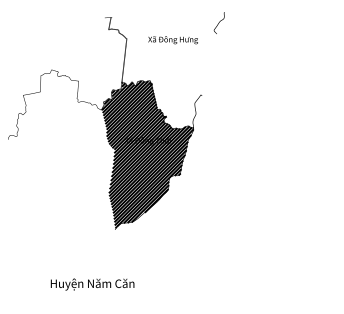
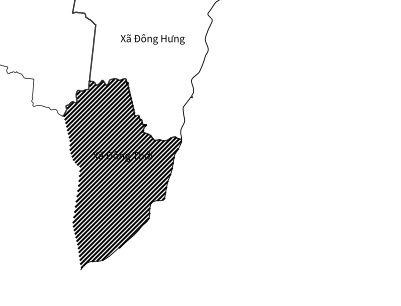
text: (172, 40) -> (151, 39), moved
fill: (208, 64) -> (200, 57), added

